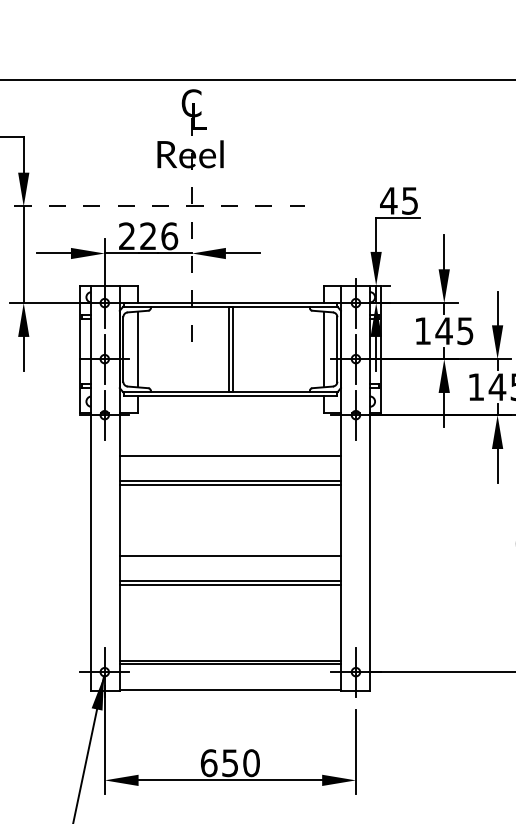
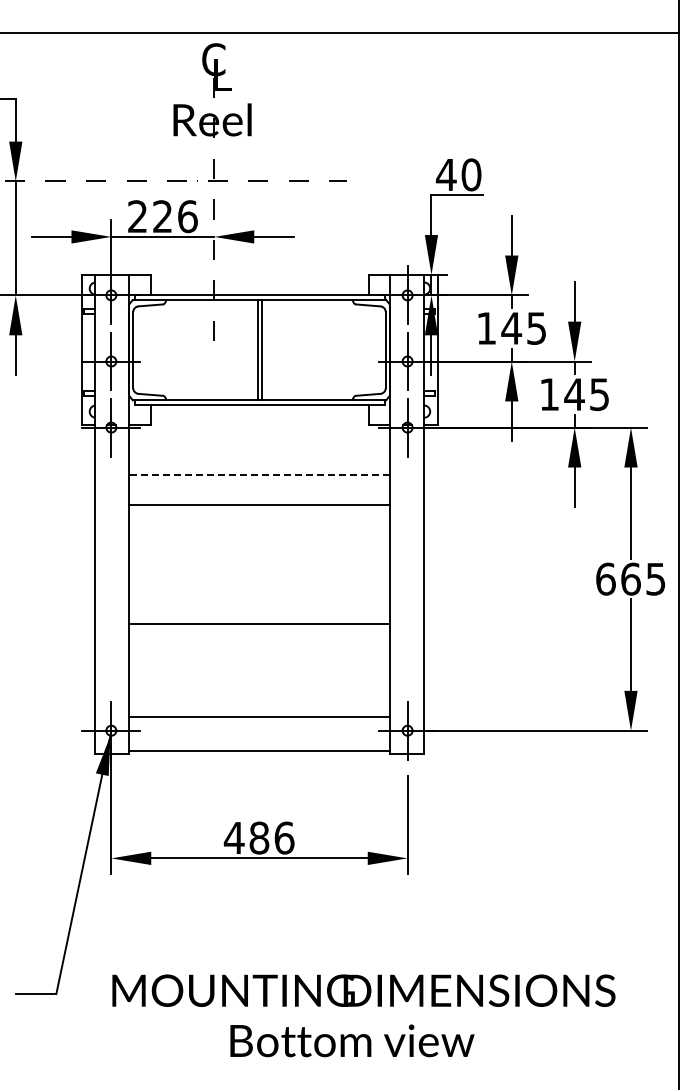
text: (410, 200) -> (471, 174), 45 -> 40
line: (137, 348) -> (150, 349), removed
line: (323, 348) -> (369, 349), removed
line: (230, 455) -> (259, 475), solid -> dashed
line: (230, 484) -> (259, 509), removed
line: (230, 555) -> (259, 593), removed
line: (230, 585) -> (259, 628), removed
line: (230, 664) -> (259, 721), removed
text: (229, 762) -> (258, 837), 650 -> 486

